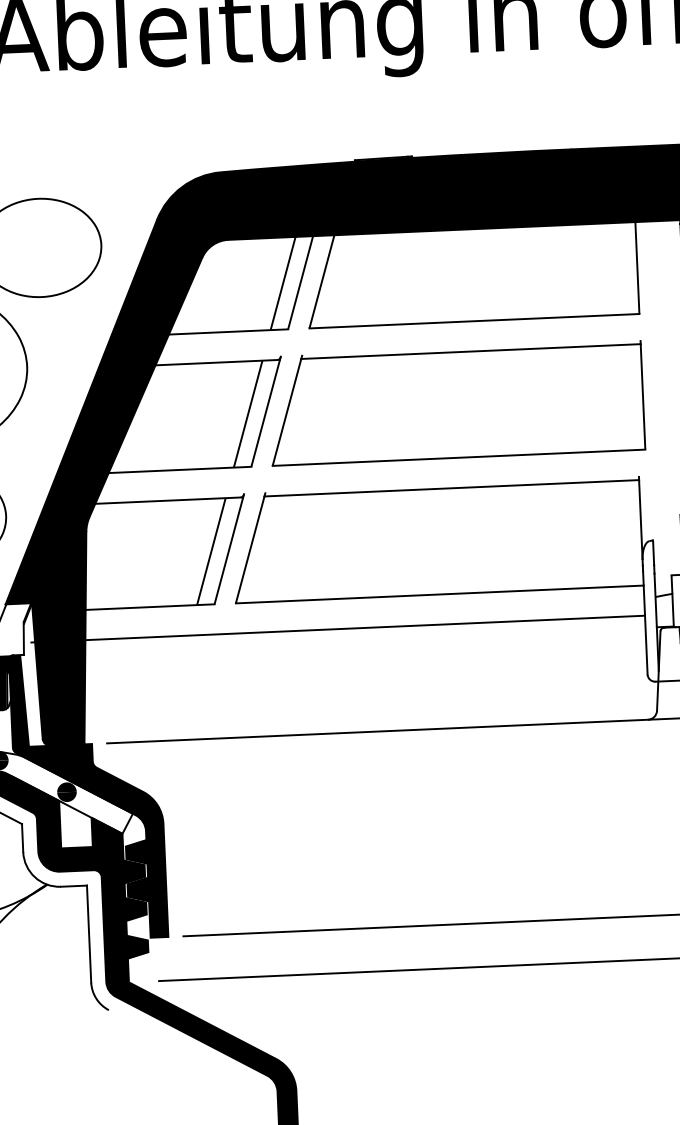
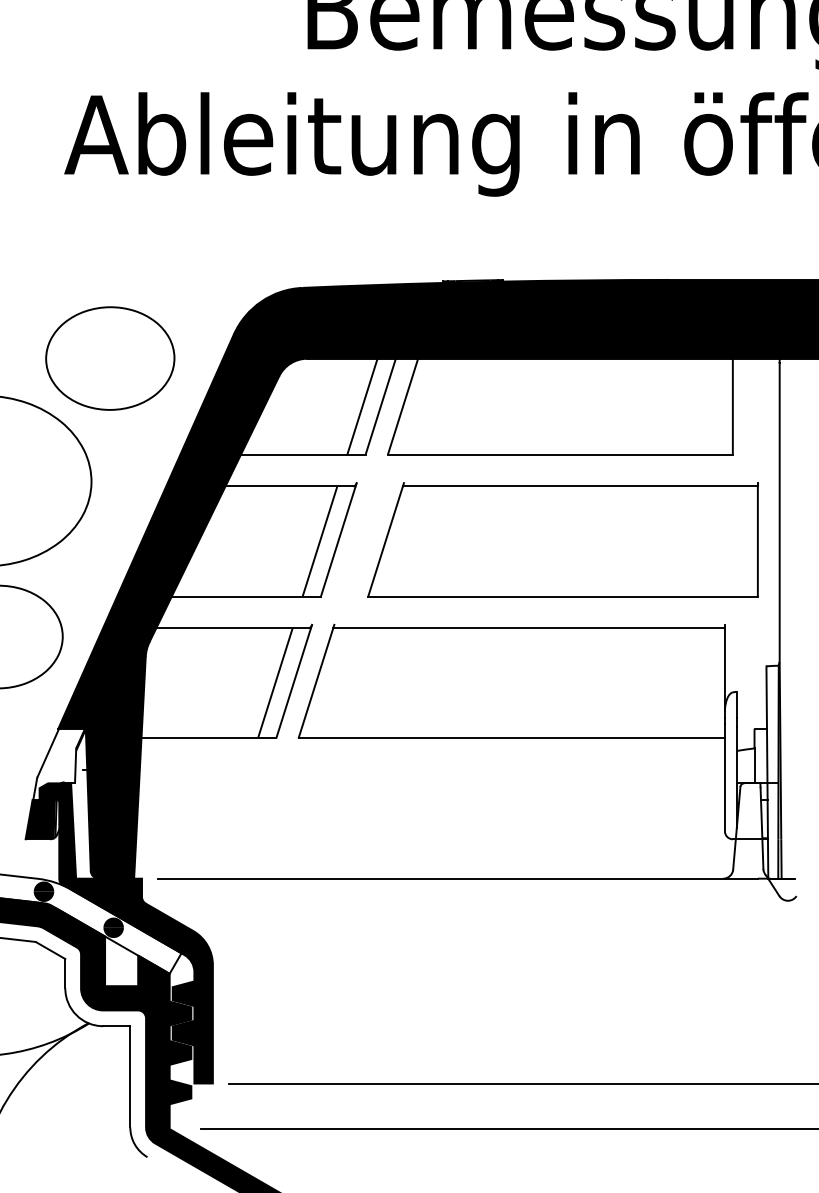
part: (456, 403) -> (562, 539), moved
line: (364, 627) -> (431, 769), removed

